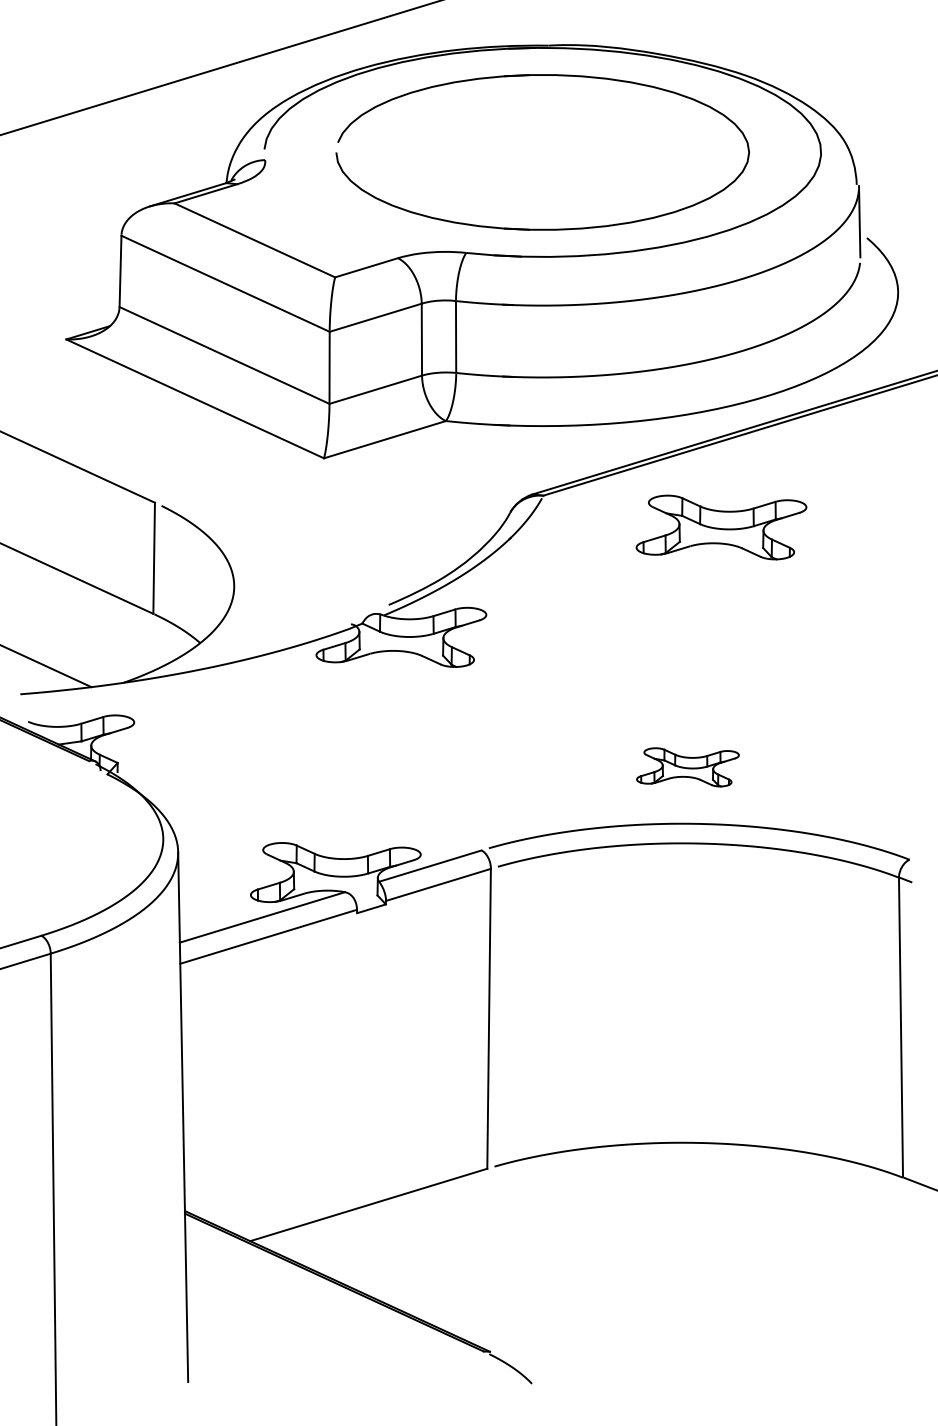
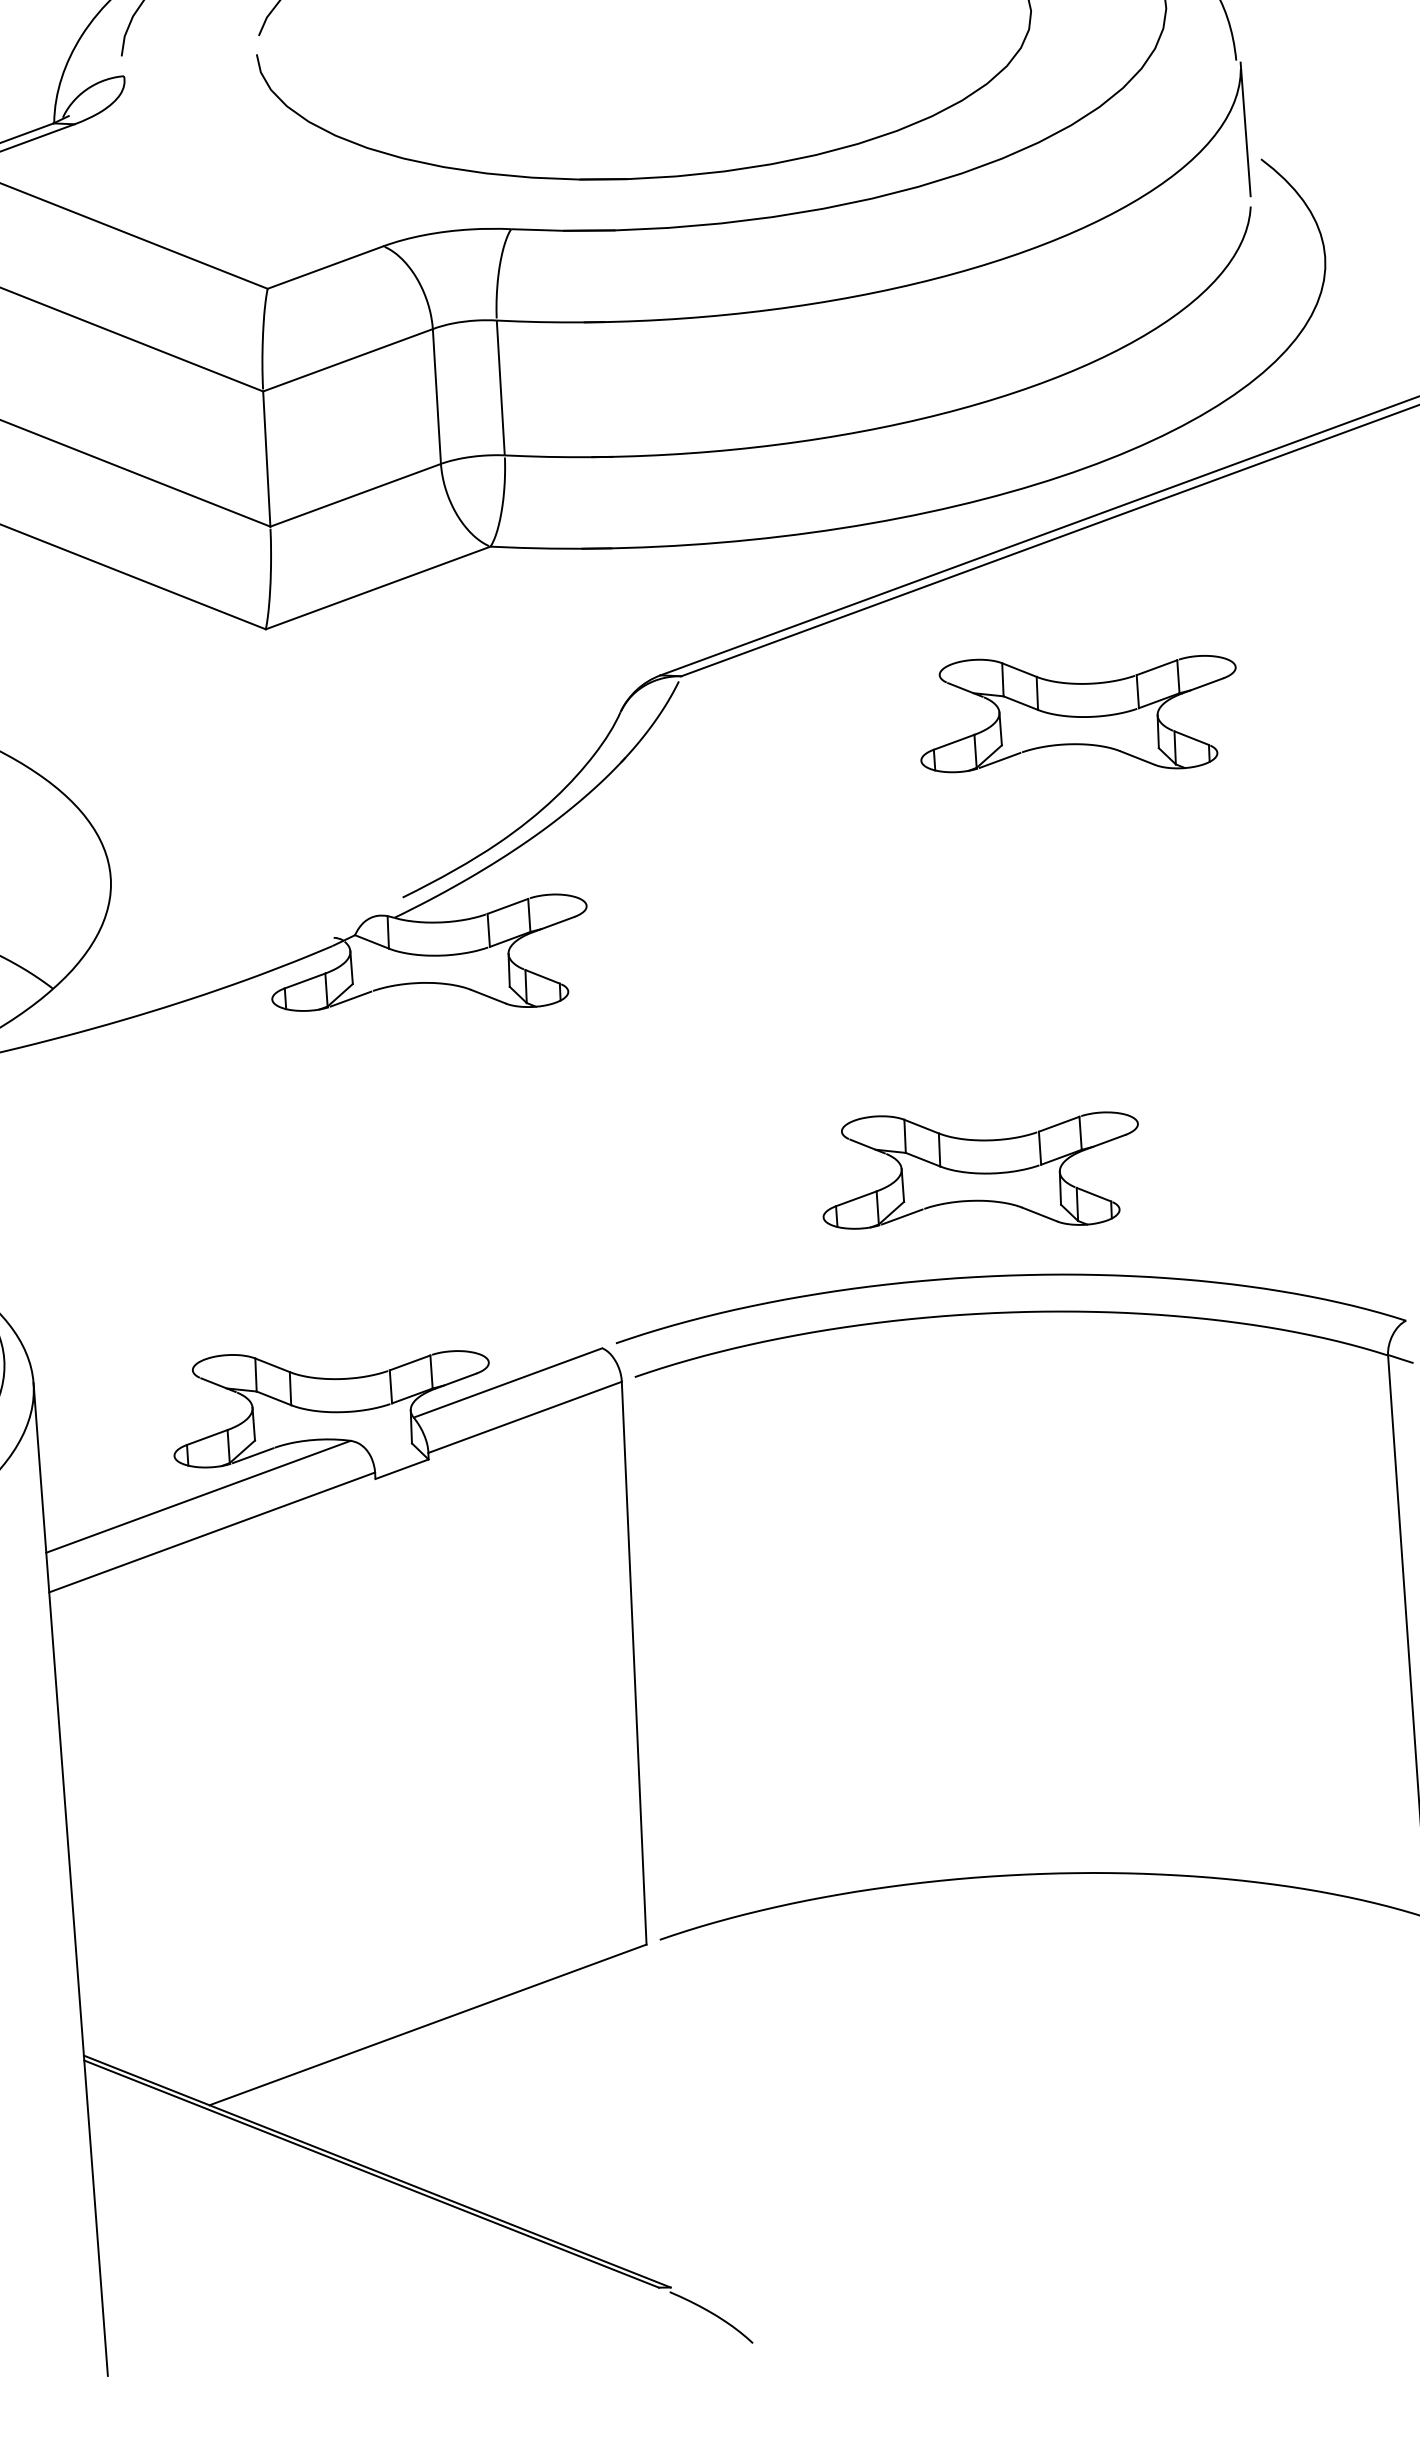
part: (721, 527) -> (1078, 714), moved
part: (687, 767) -> (979, 1171), size x1.67

